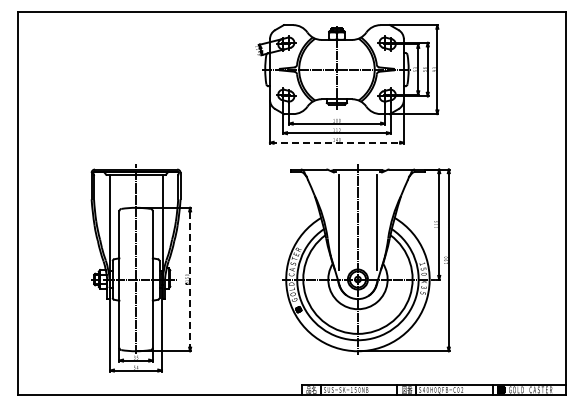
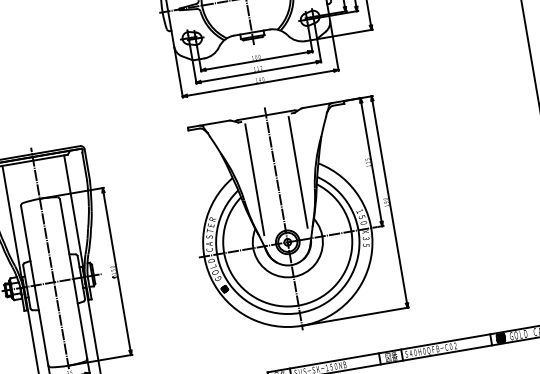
line: (336, 142) -> (260, 82), dashed -> solid
part: (366, 259) -> (293, 217), moved
line: (190, 279) -> (117, 271), dashed -> solid

